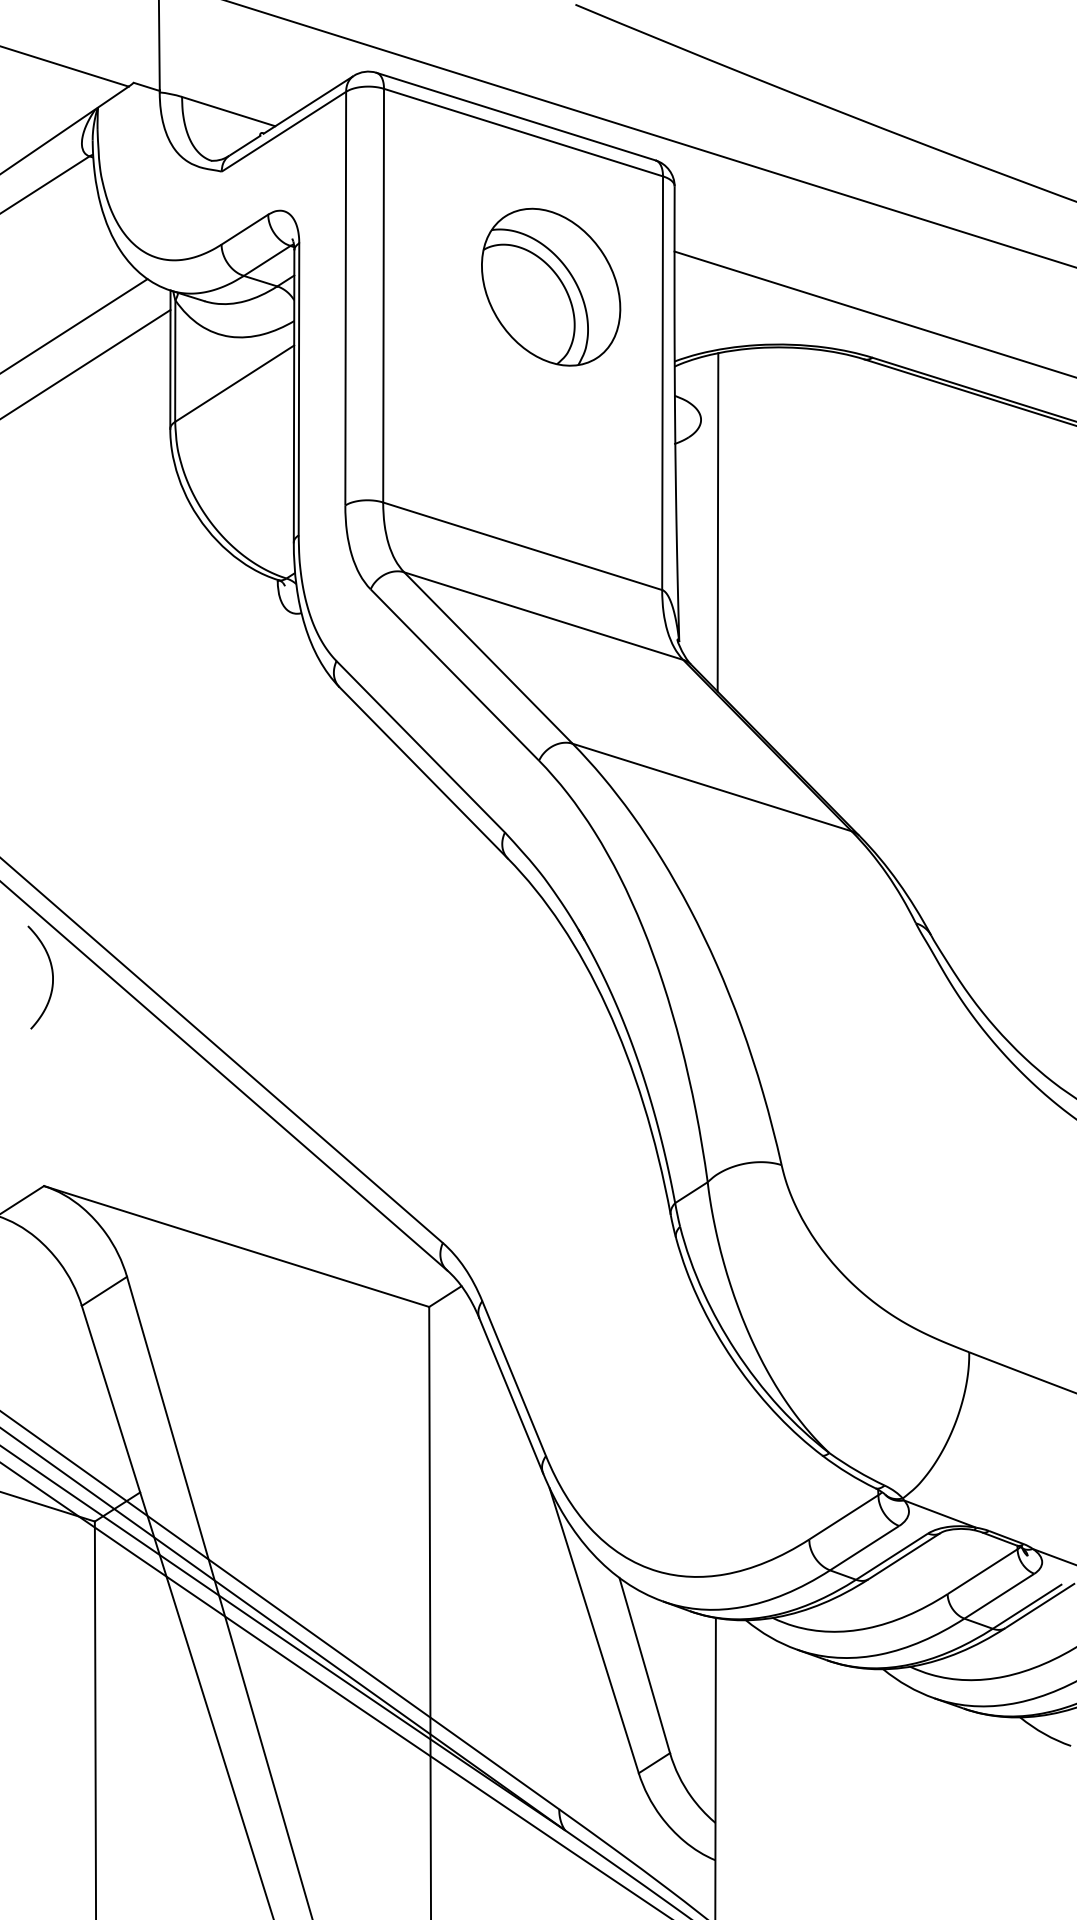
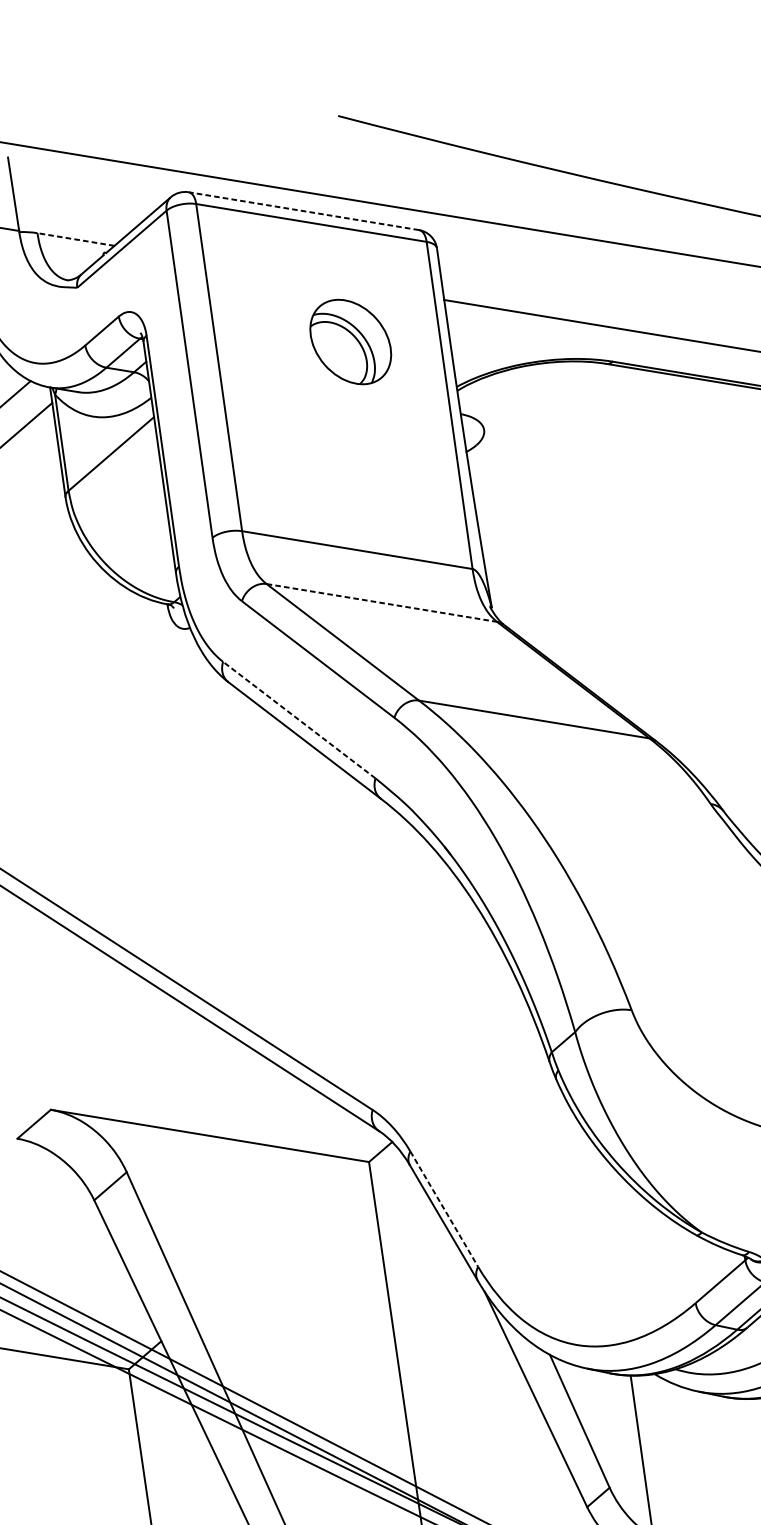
line: (228, 111) -> (75, 239), solid -> dashed
line: (515, 116) -> (303, 211), solid -> dashed
part: (551, 286) -> (350, 341), size x0.7
line: (717, 522) -> (508, 509), removed
line: (544, 616) -> (382, 603), solid -> dashed
line: (420, 746) -> (299, 719), solid -> dashed
curve: (51, 973) -> (32, 940), removed
line: (514, 1378) -> (444, 1209), solid -> dashed

